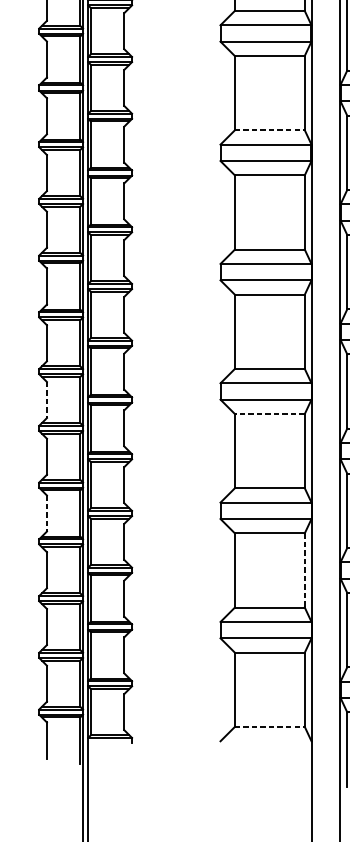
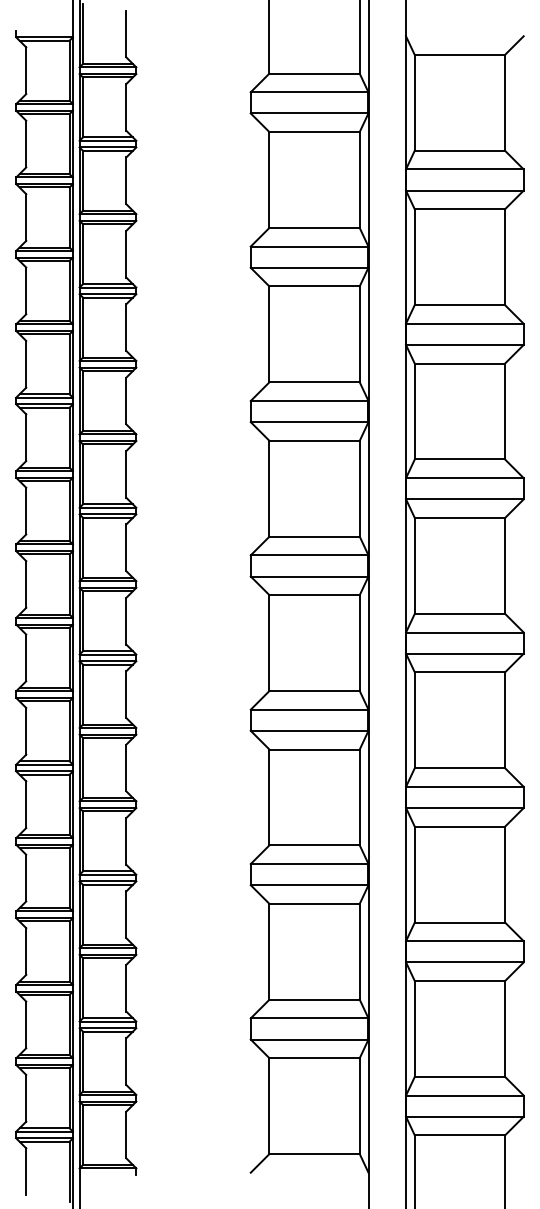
line: (270, 130) -> (315, 382), dashed -> solid
line: (47, 400) -> (26, 731), dashed -> solid
line: (269, 414) -> (314, 749), dashed -> solid
line: (47, 513) -> (26, 878), dashed -> solid
line: (304, 570) -> (359, 951), dashed -> solid
line: (270, 727) -> (315, 1154), dashed -> solid

